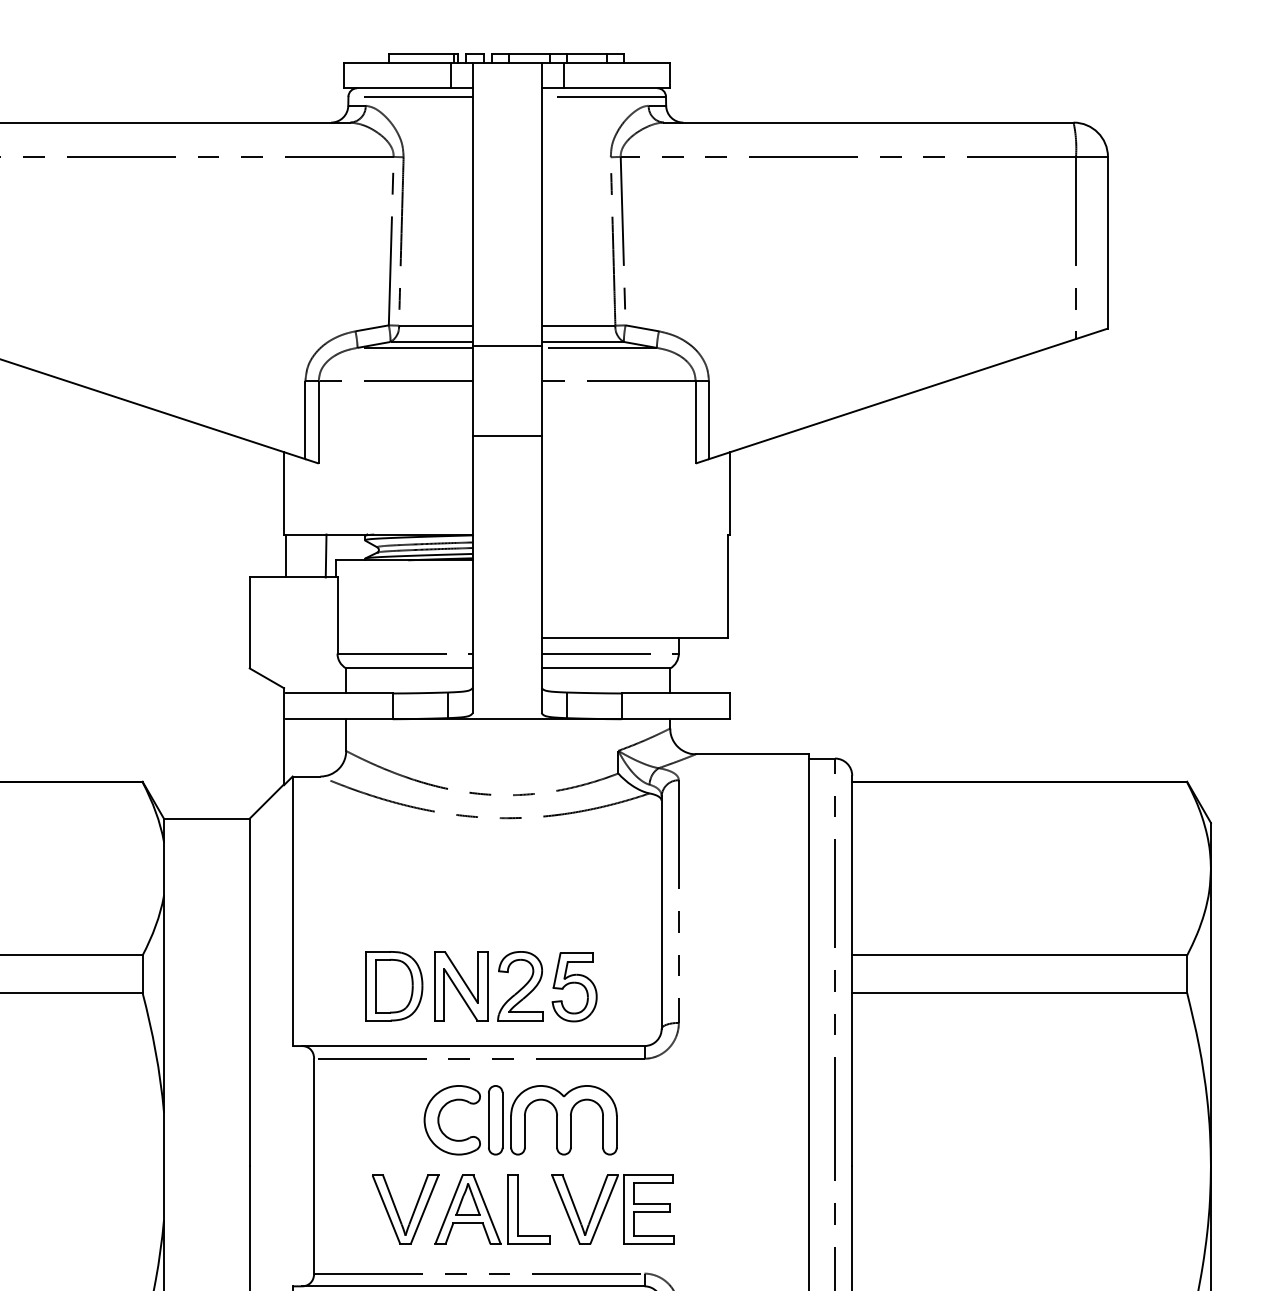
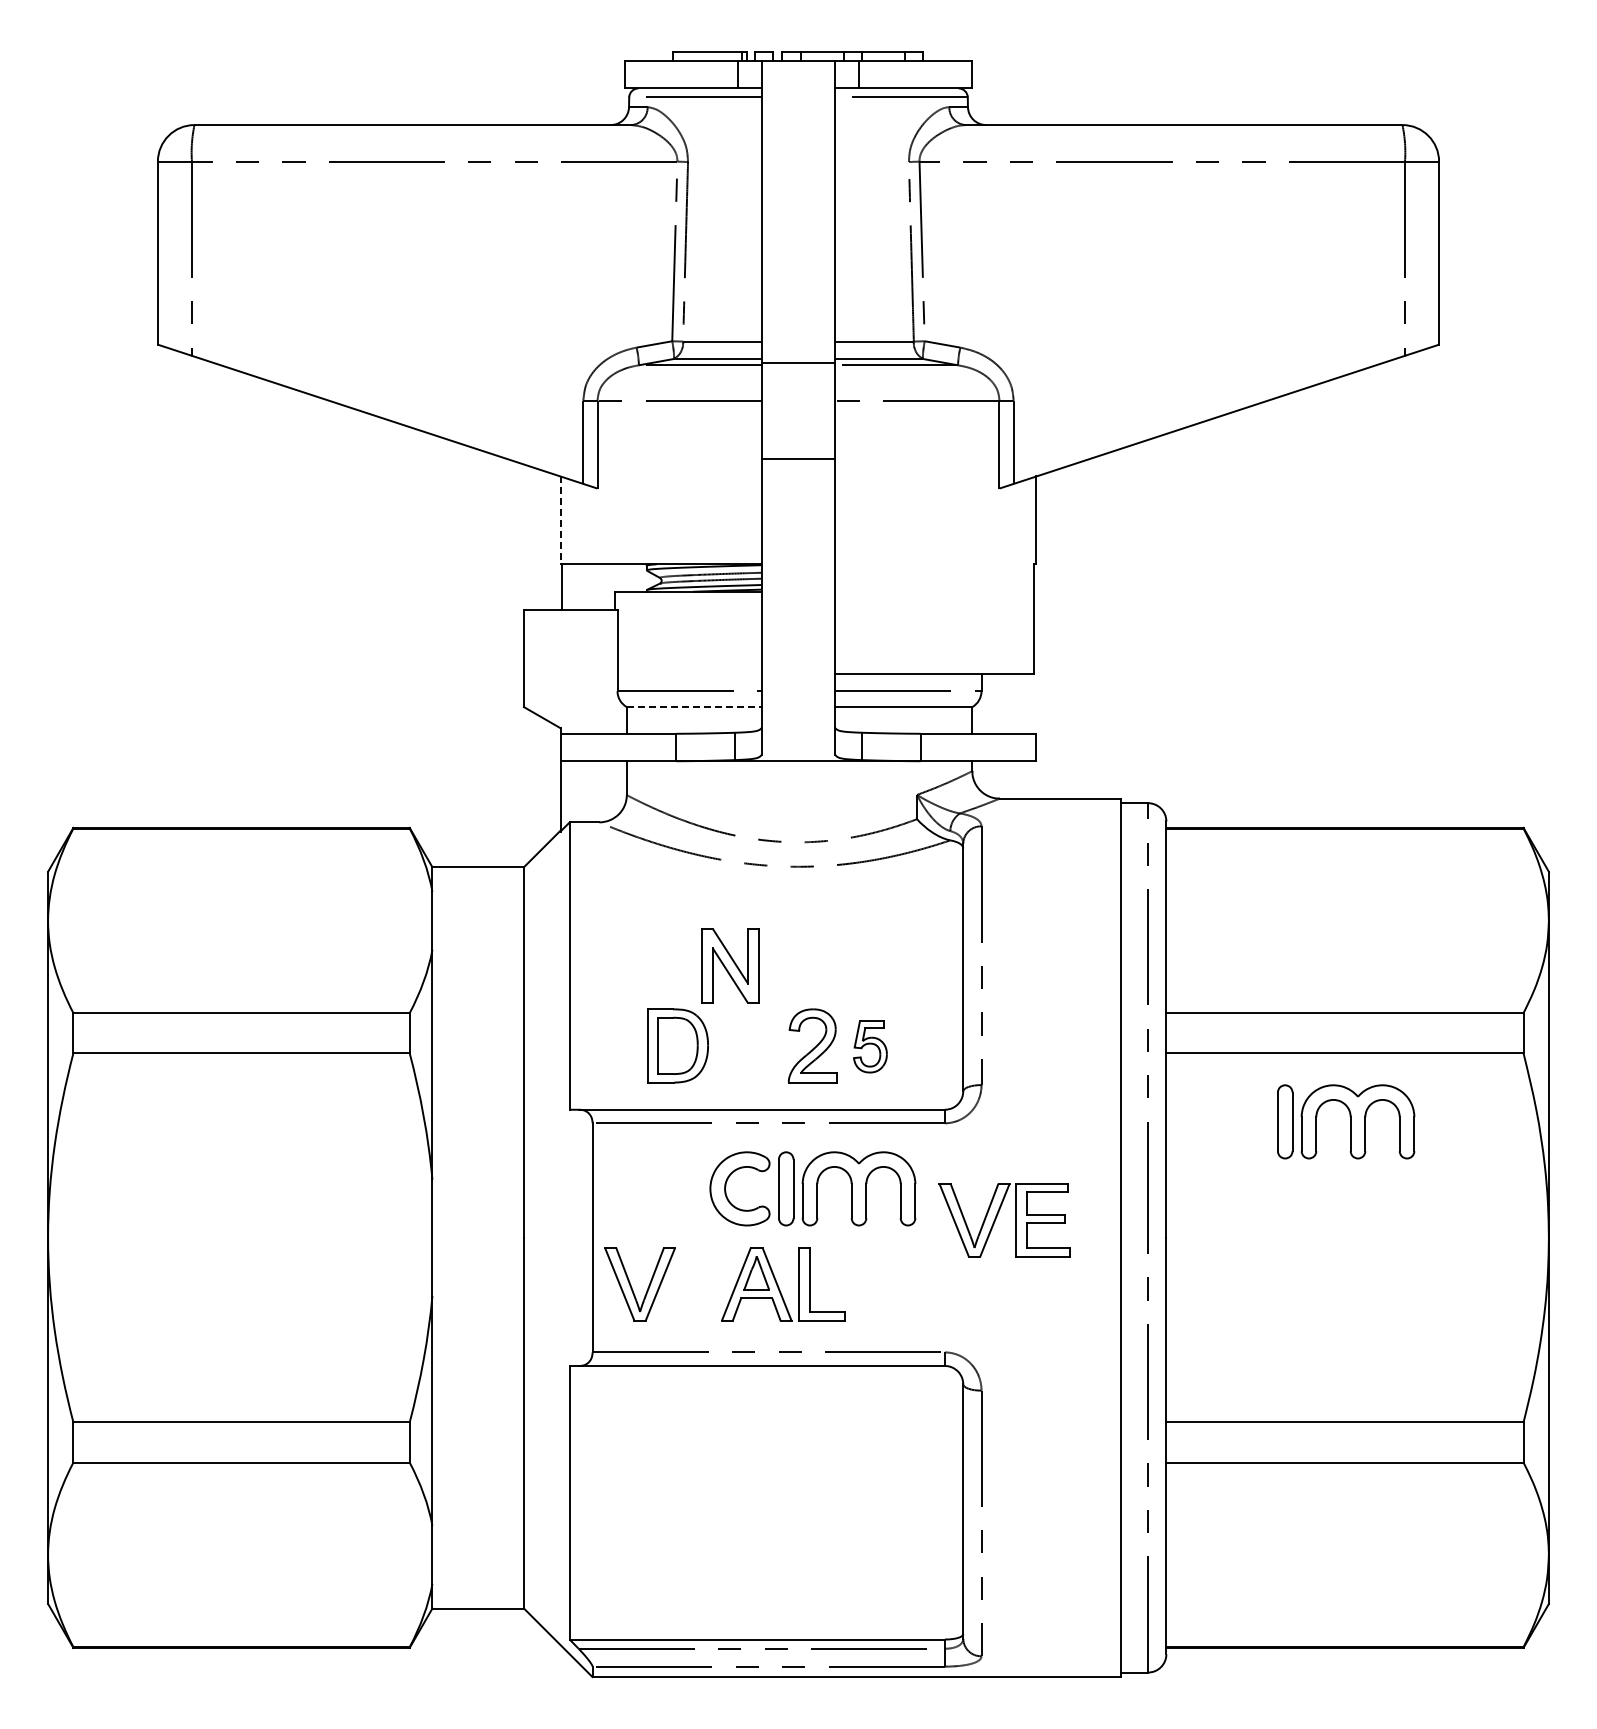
line: (284, 493) -> (560, 520), solid -> dashed
line: (326, 556) -> (605, 587), removed
line: (409, 668) -> (694, 707), solid -> dashed
part: (461, 985) -> (730, 965), moved
part: (574, 986) -> (870, 1046), size x0.7
part: (1021, 1057) -> (1346, 1121), added
part: (606, 1206) -> (997, 1216), moved
part: (398, 1212) -> (632, 1287), moved

